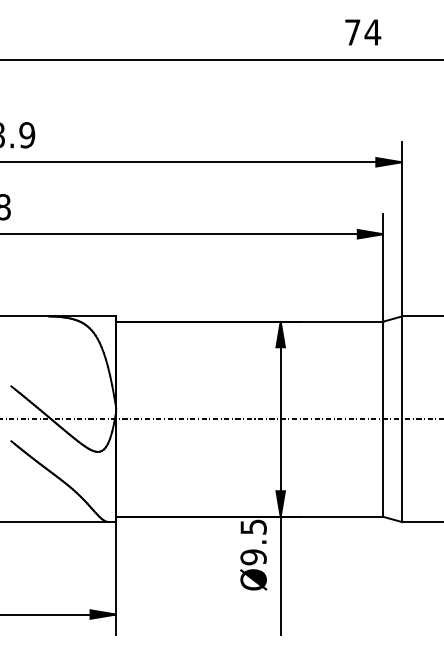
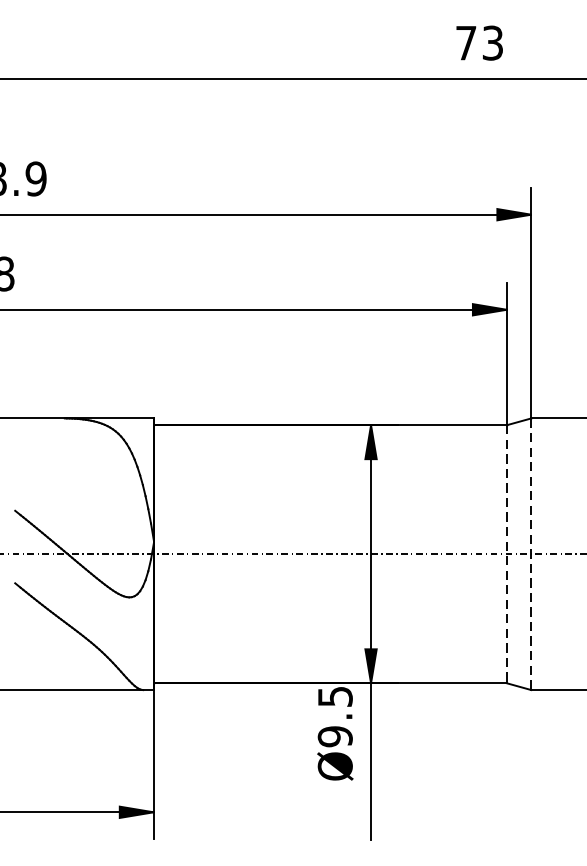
text: (372, 32) -> (492, 43), 74 -> 73
line: (383, 419) -> (506, 554), solid -> dashed
line: (401, 419) -> (530, 554), solid -> dashed

